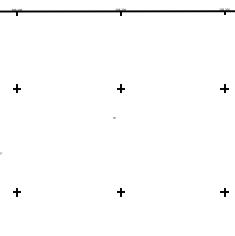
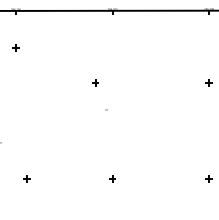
part: (16, 88) -> (15, 47), moved
part: (120, 88) -> (95, 82), moved
part: (16, 191) -> (26, 178), moved

